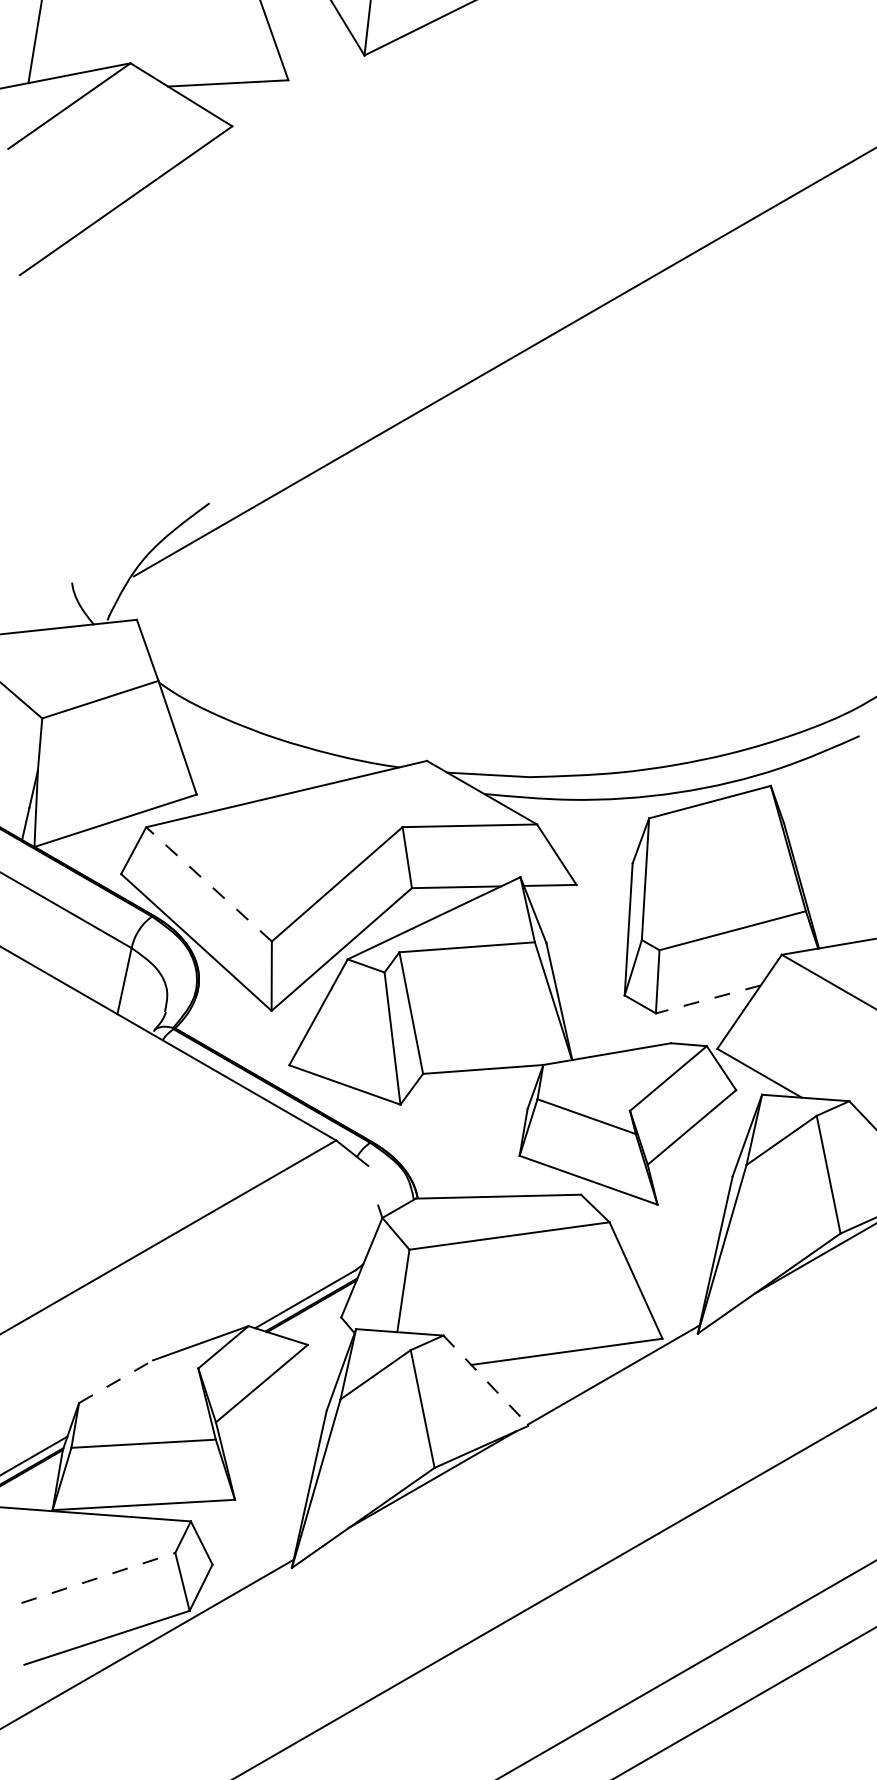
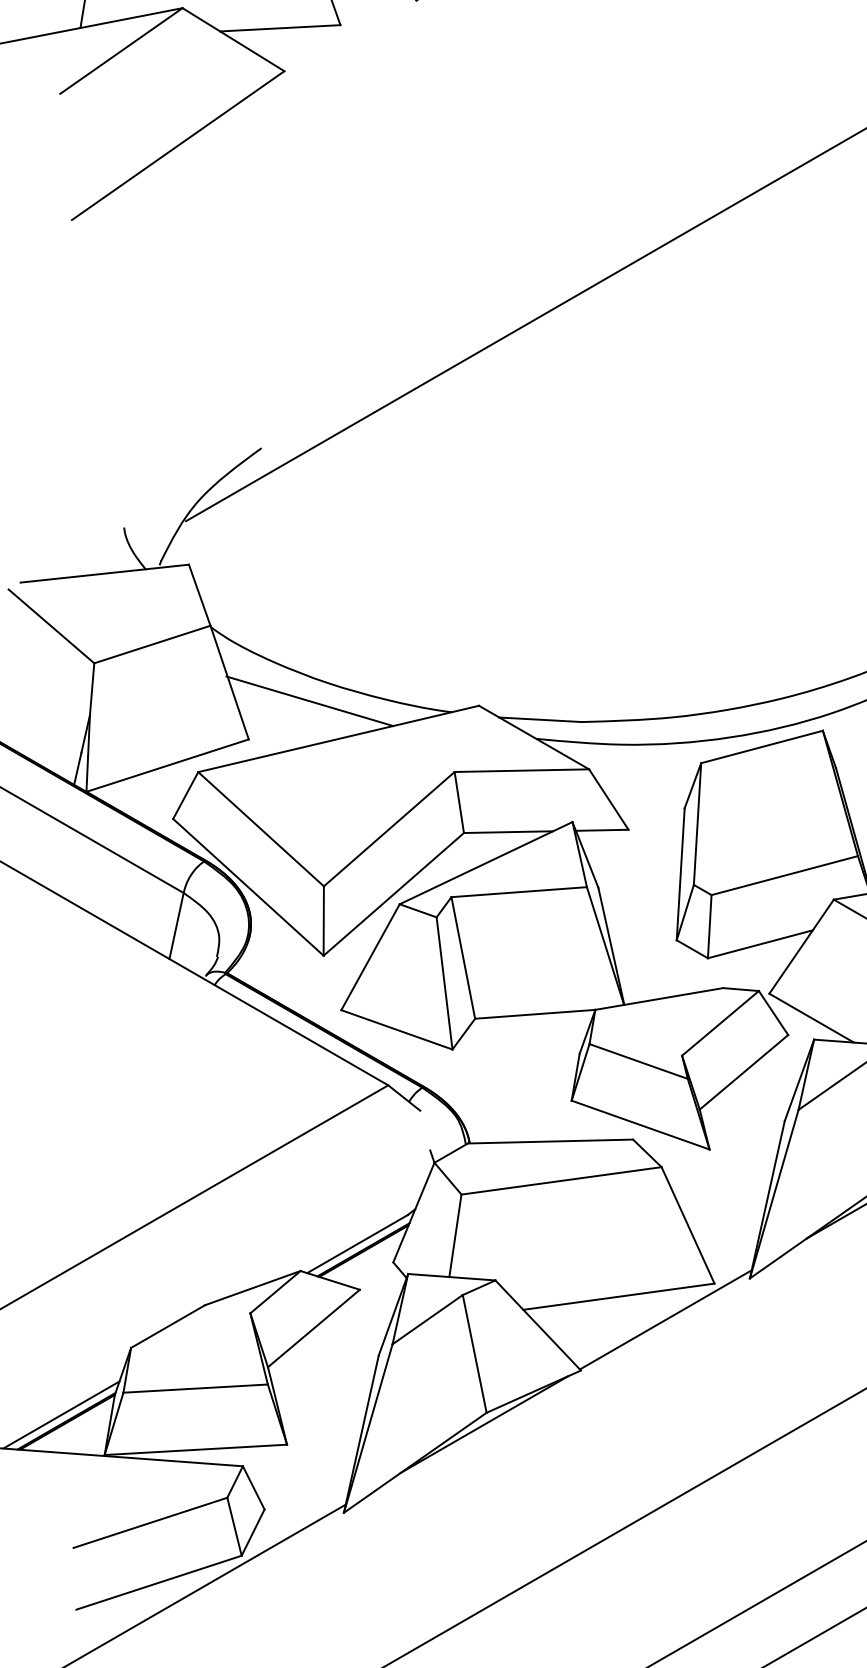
line: (257, 756) -> (309, 701), added
line: (209, 884) -> (261, 829), dashed -> solid
line: (707, 999) -> (759, 944), dashed -> solid
line: (486, 1380) -> (538, 1325), dashed -> solid
line: (116, 1381) -> (168, 1326), dashed -> solid
line: (98, 1577) -> (150, 1522), dashed -> solid

